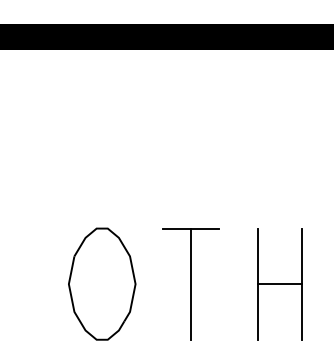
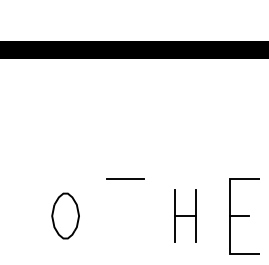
part: (101, 283) -> (65, 215), size x0.6
line: (191, 283) -> (125, 215), removed
part: (278, 284) -> (184, 216), size x0.7

